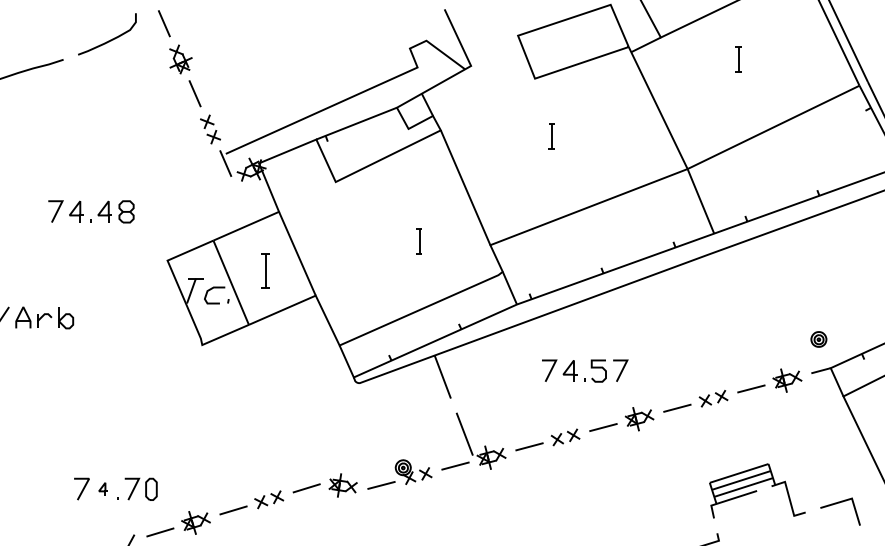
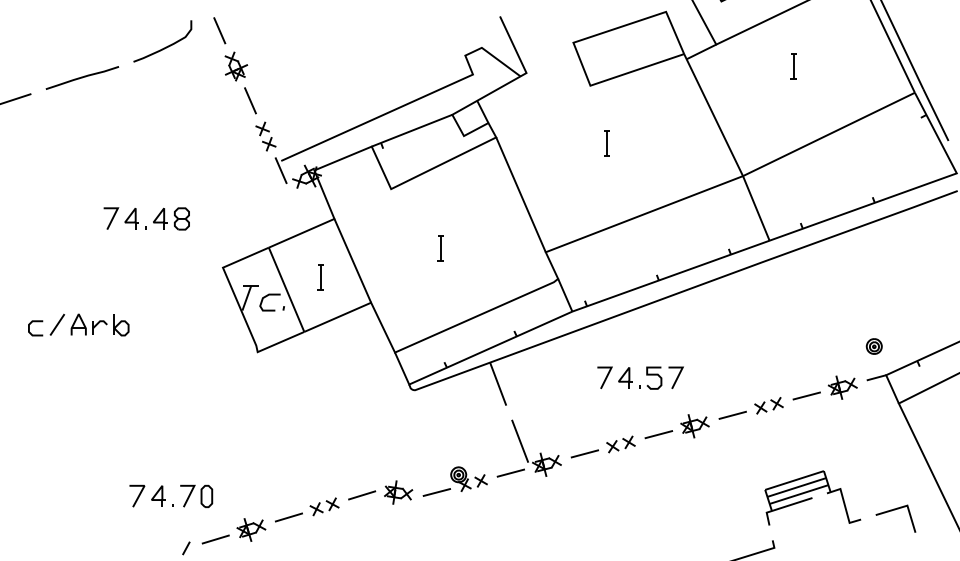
part: (419, 241) -> (440, 248), moved
part: (265, 270) -> (320, 277), size x0.71
part: (103, 488) -> (158, 495), size x1.67

